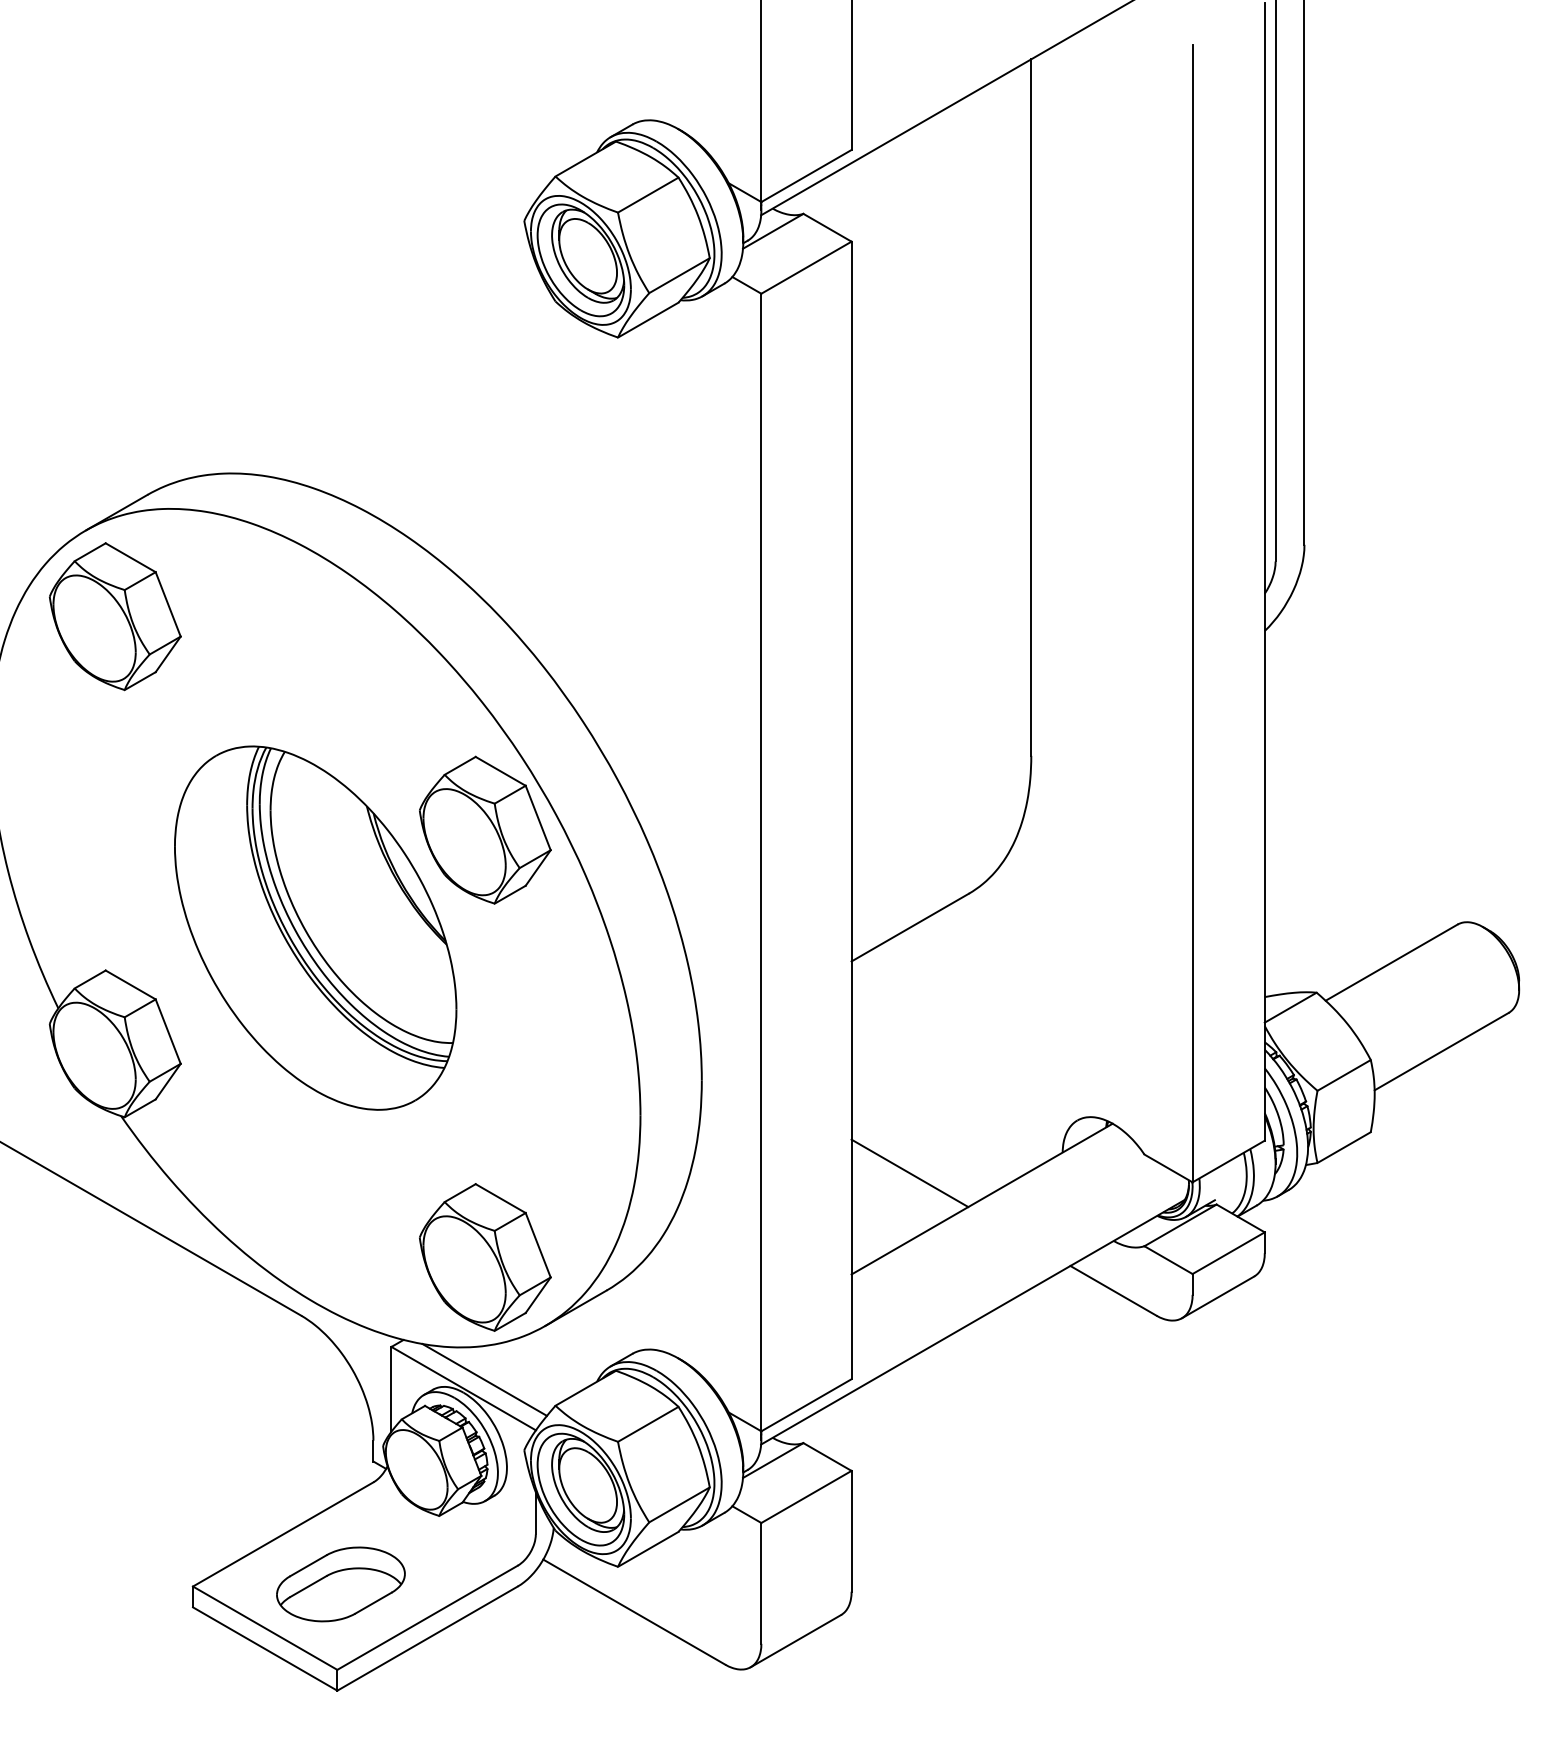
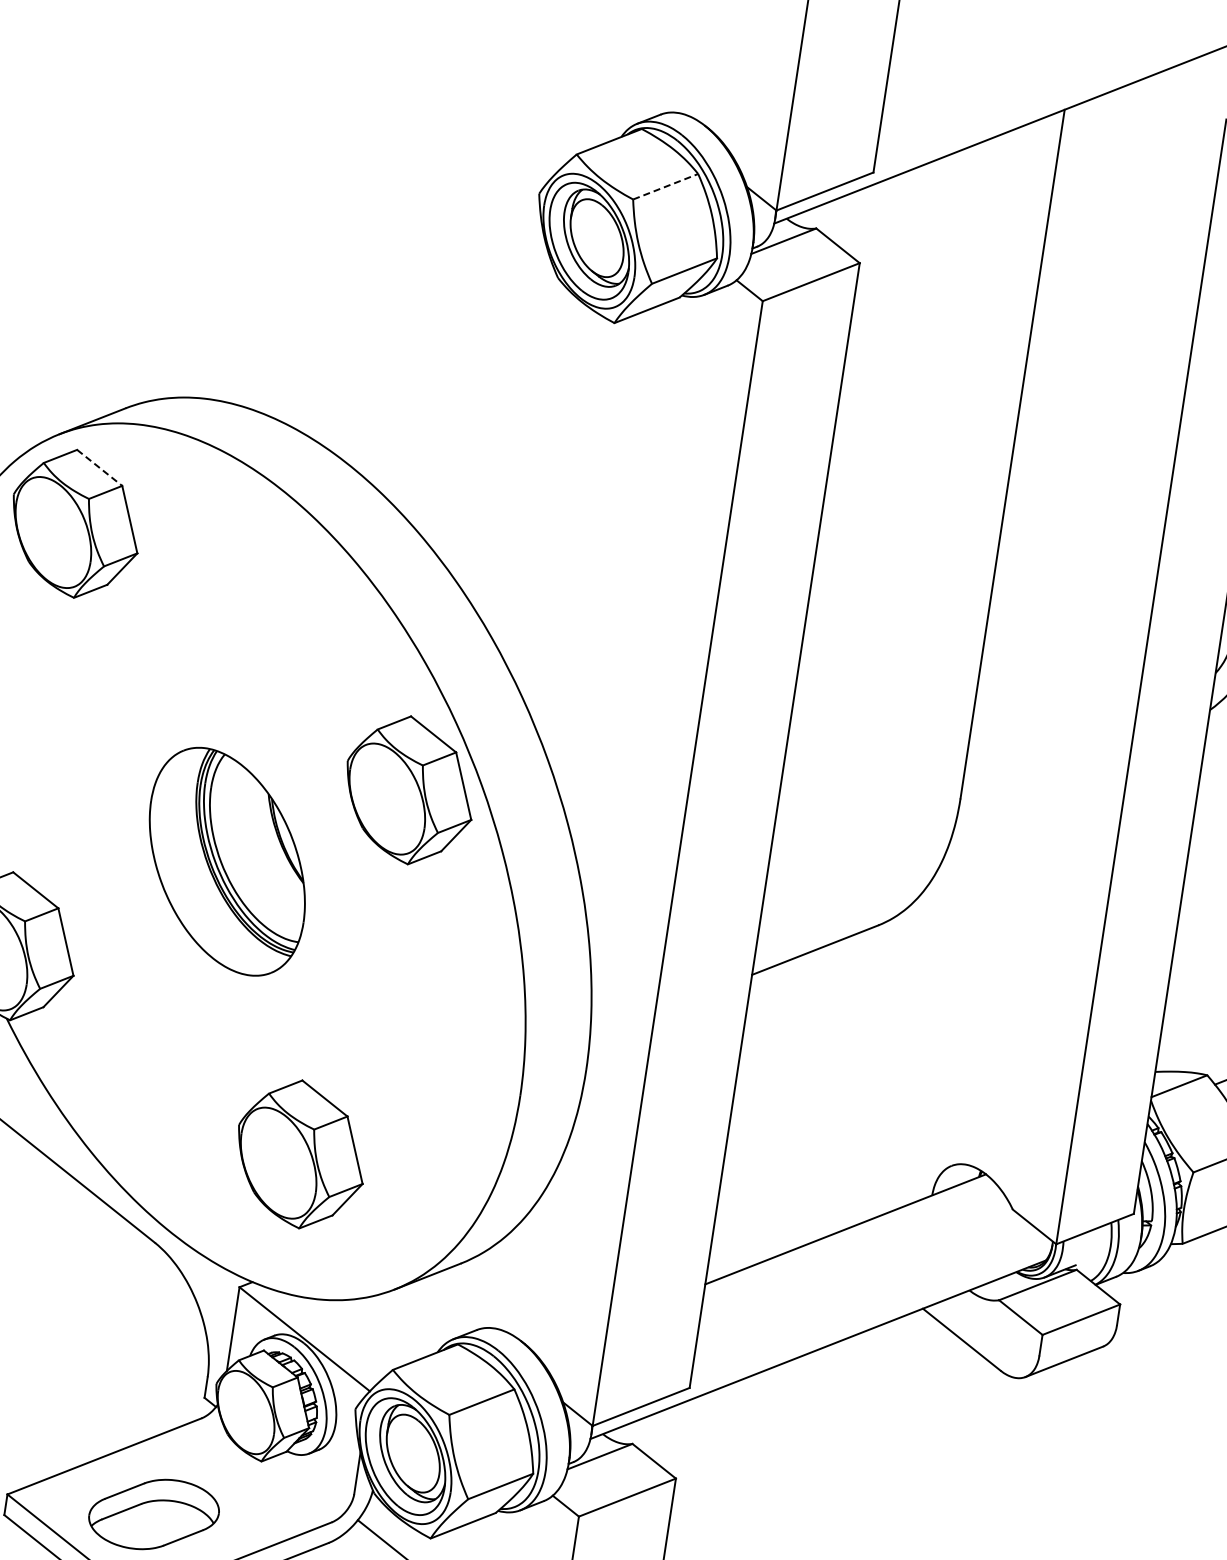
line: (648, 195) -> (665, 187), solid -> dashed
line: (130, 557) -> (99, 467), solid -> dashed
part: (315, 927) -> (227, 861), size x0.6
line: (909, 1173) -> (777, 1193), removed
part: (485, 1257) -> (301, 1154), moved
line: (484, 1379) -> (326, 1333), removed

